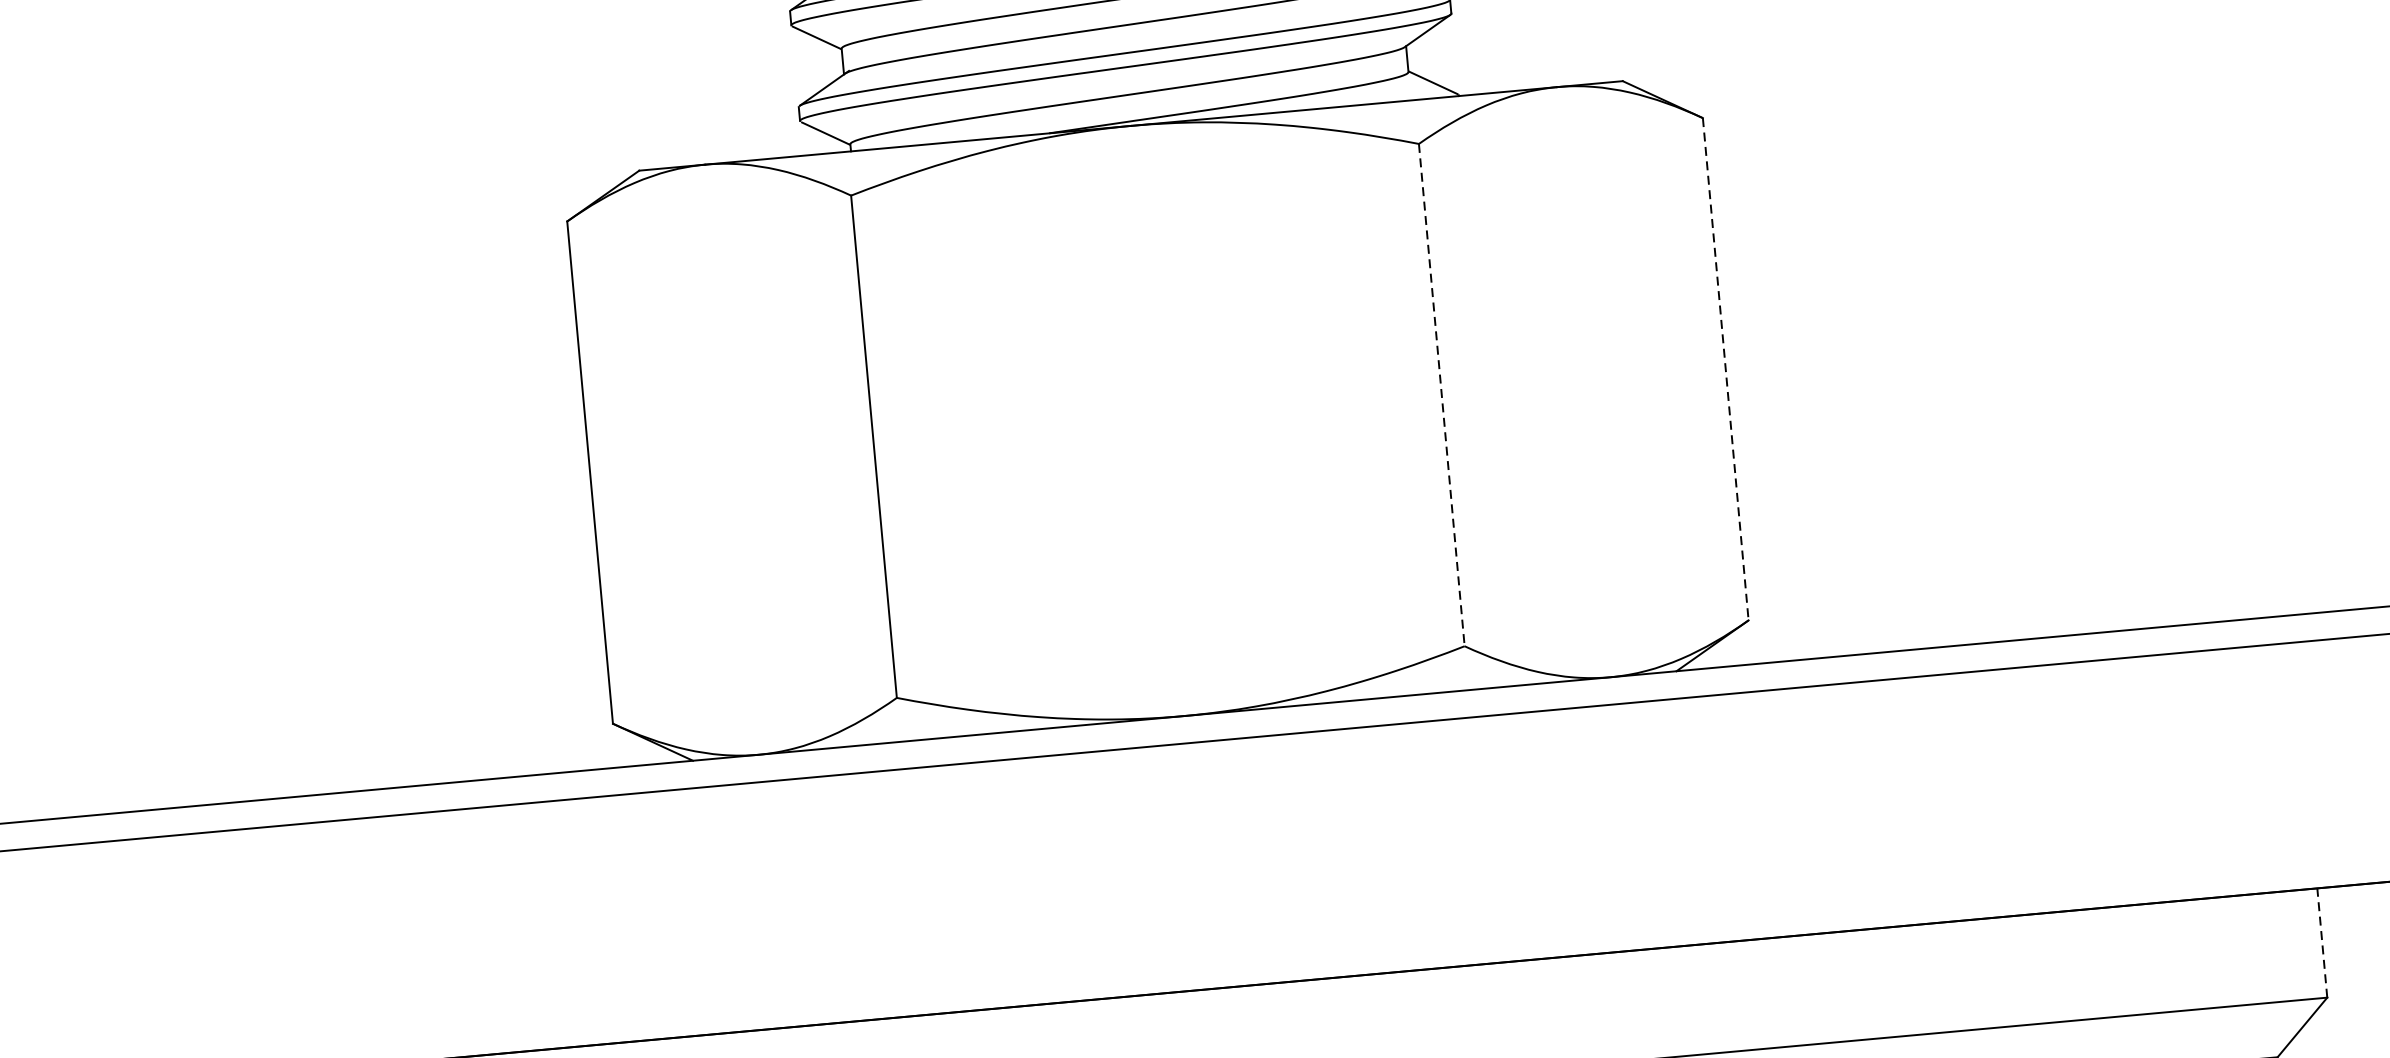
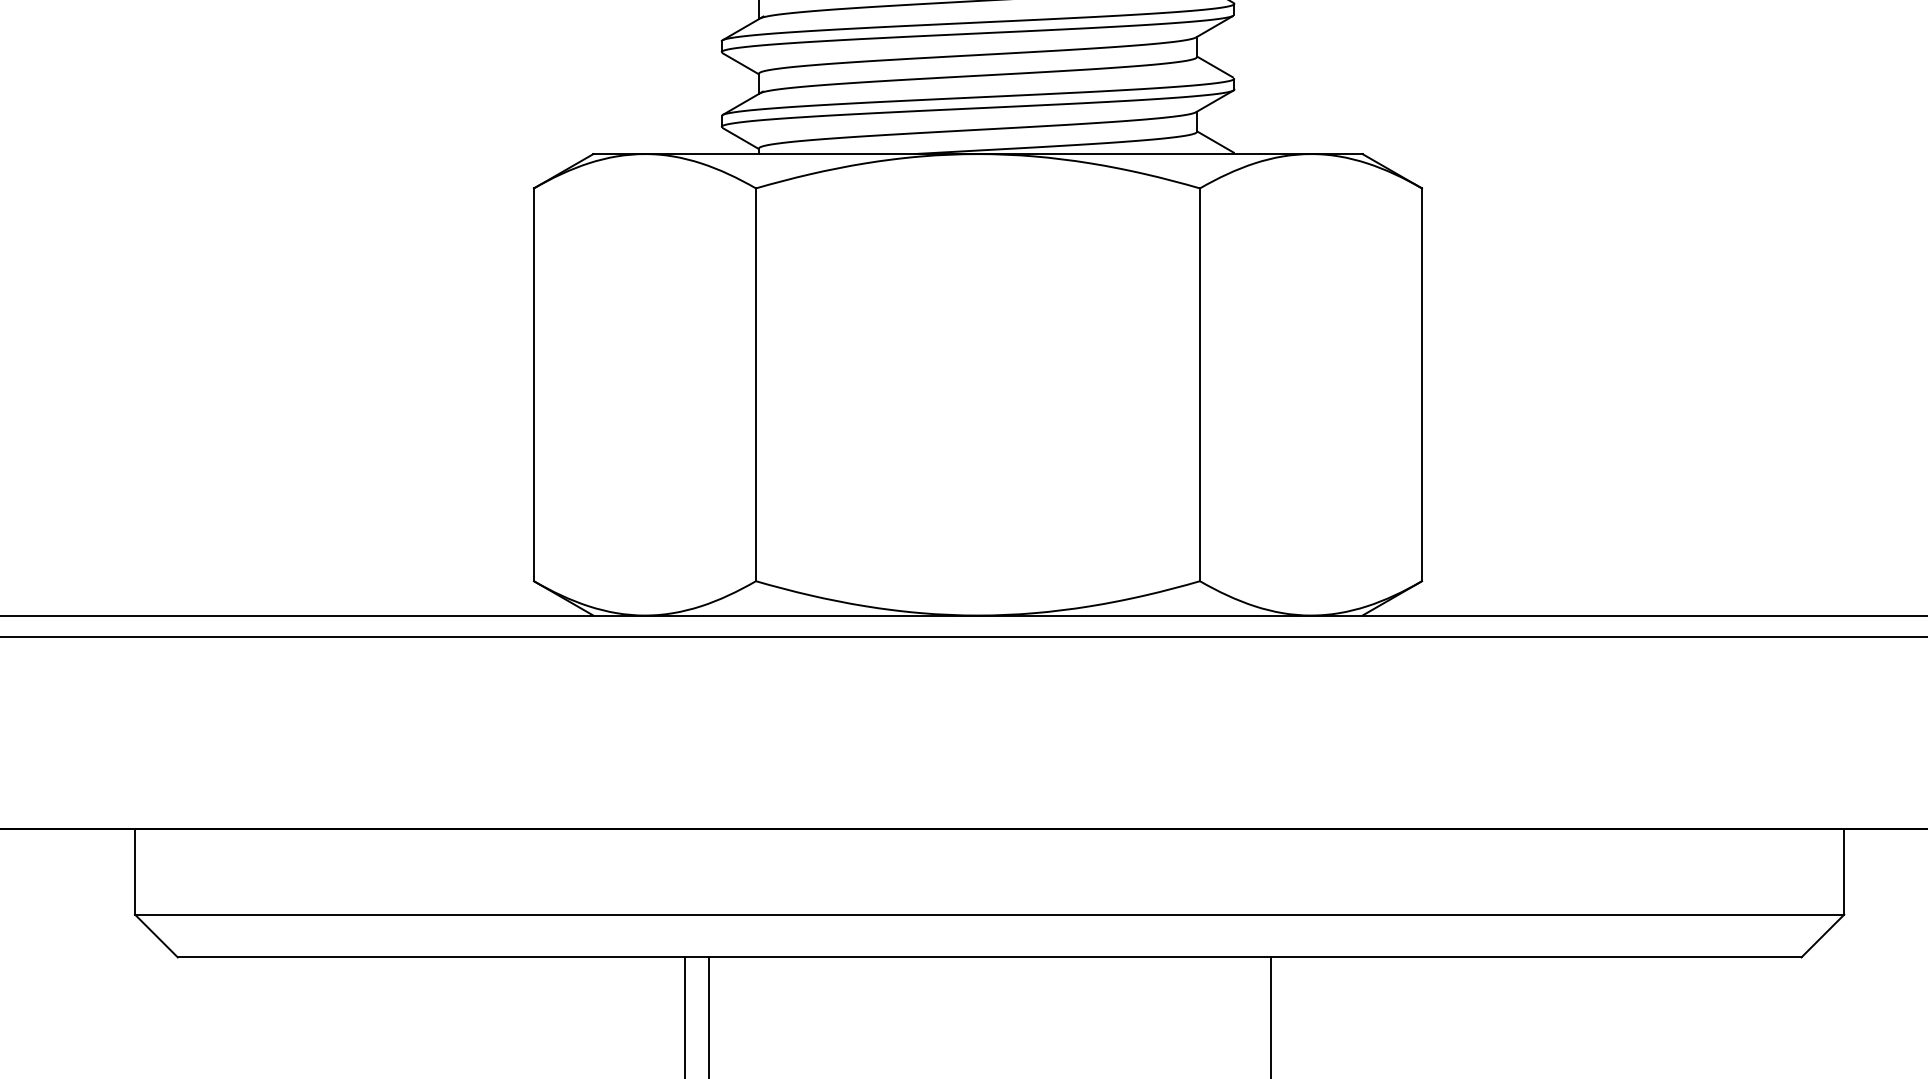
line: (1726, 370) -> (1422, 385), dashed -> solid
line: (1441, 396) -> (1199, 385), dashed -> solid
line: (2322, 942) -> (1844, 871), dashed -> solid

